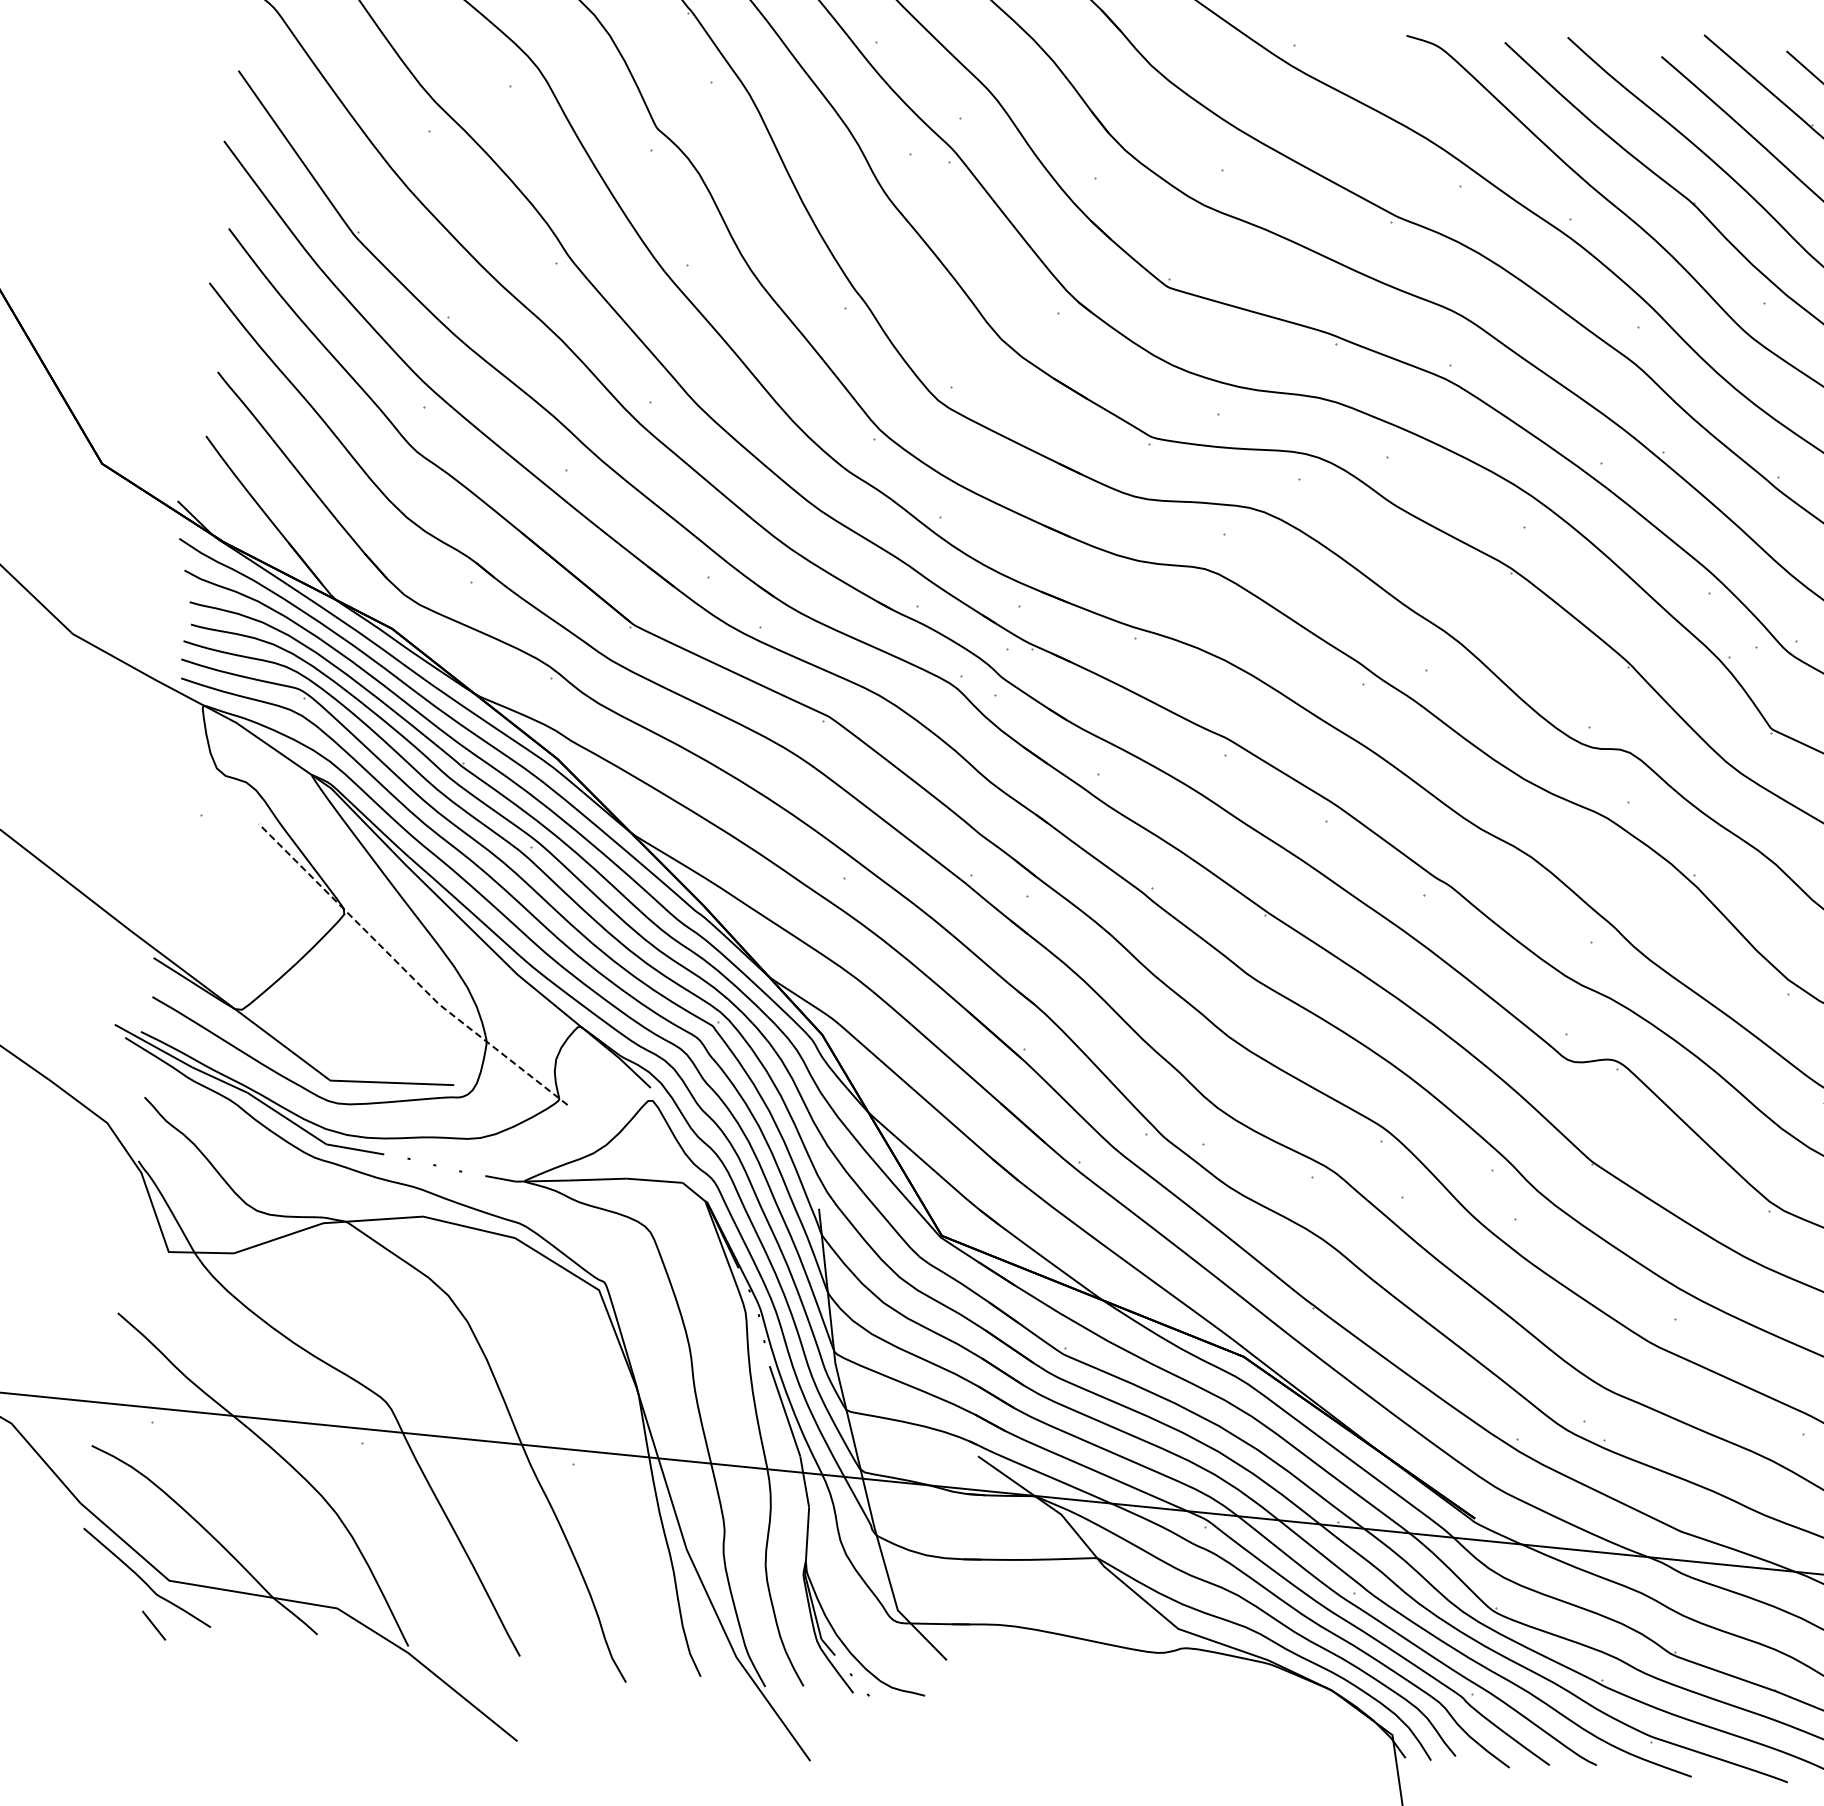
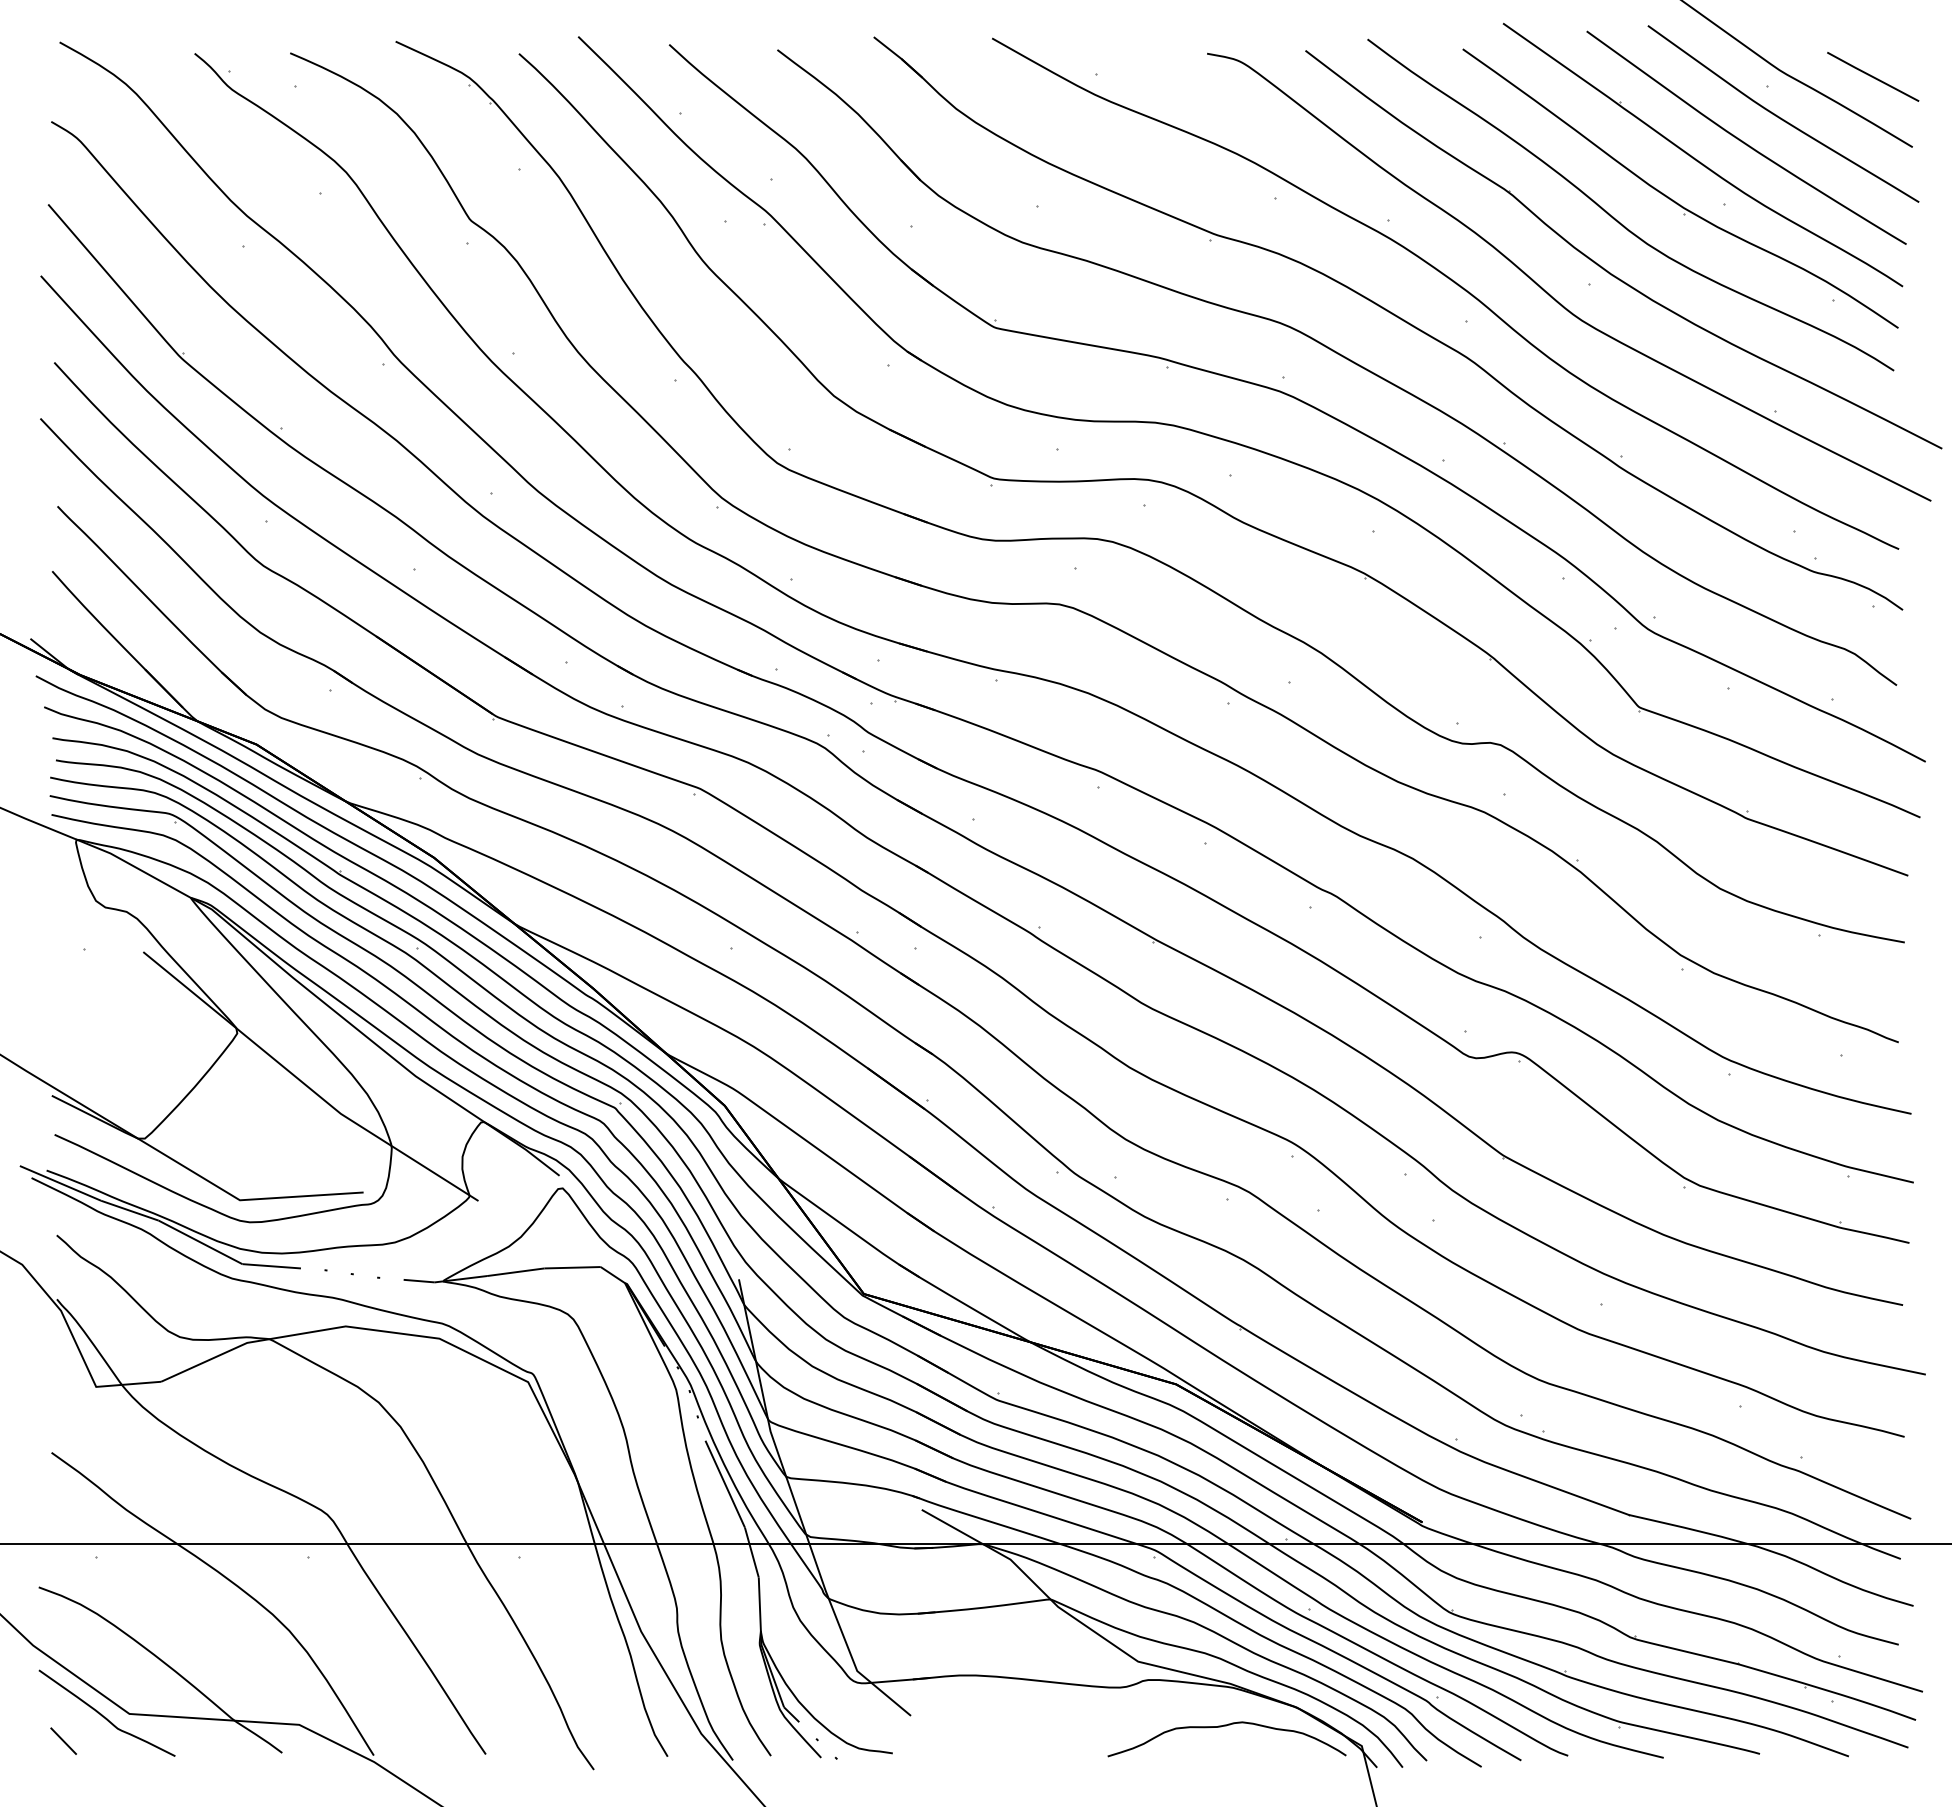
line: (407, 971) -> (305, 1084), dashed -> solid
line: (153, 1624) -> (63, 1740), moved
curve: (1259, 1702) -> (1226, 1726), added

